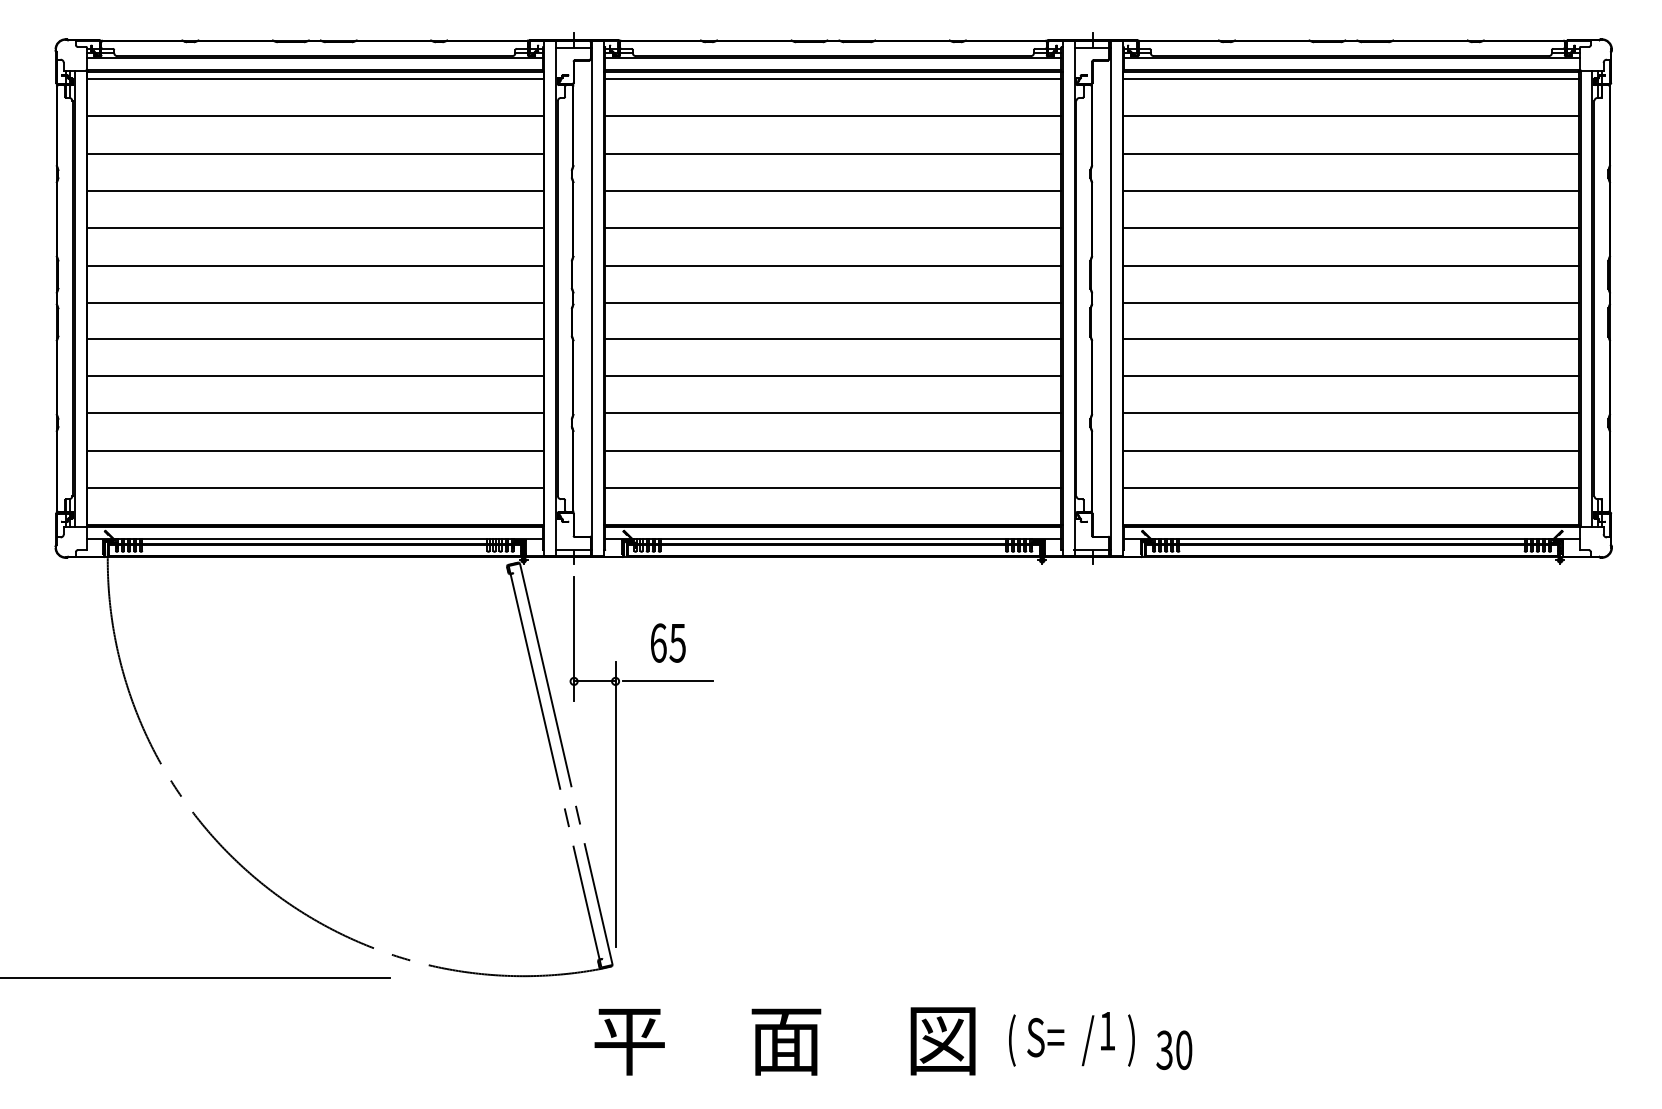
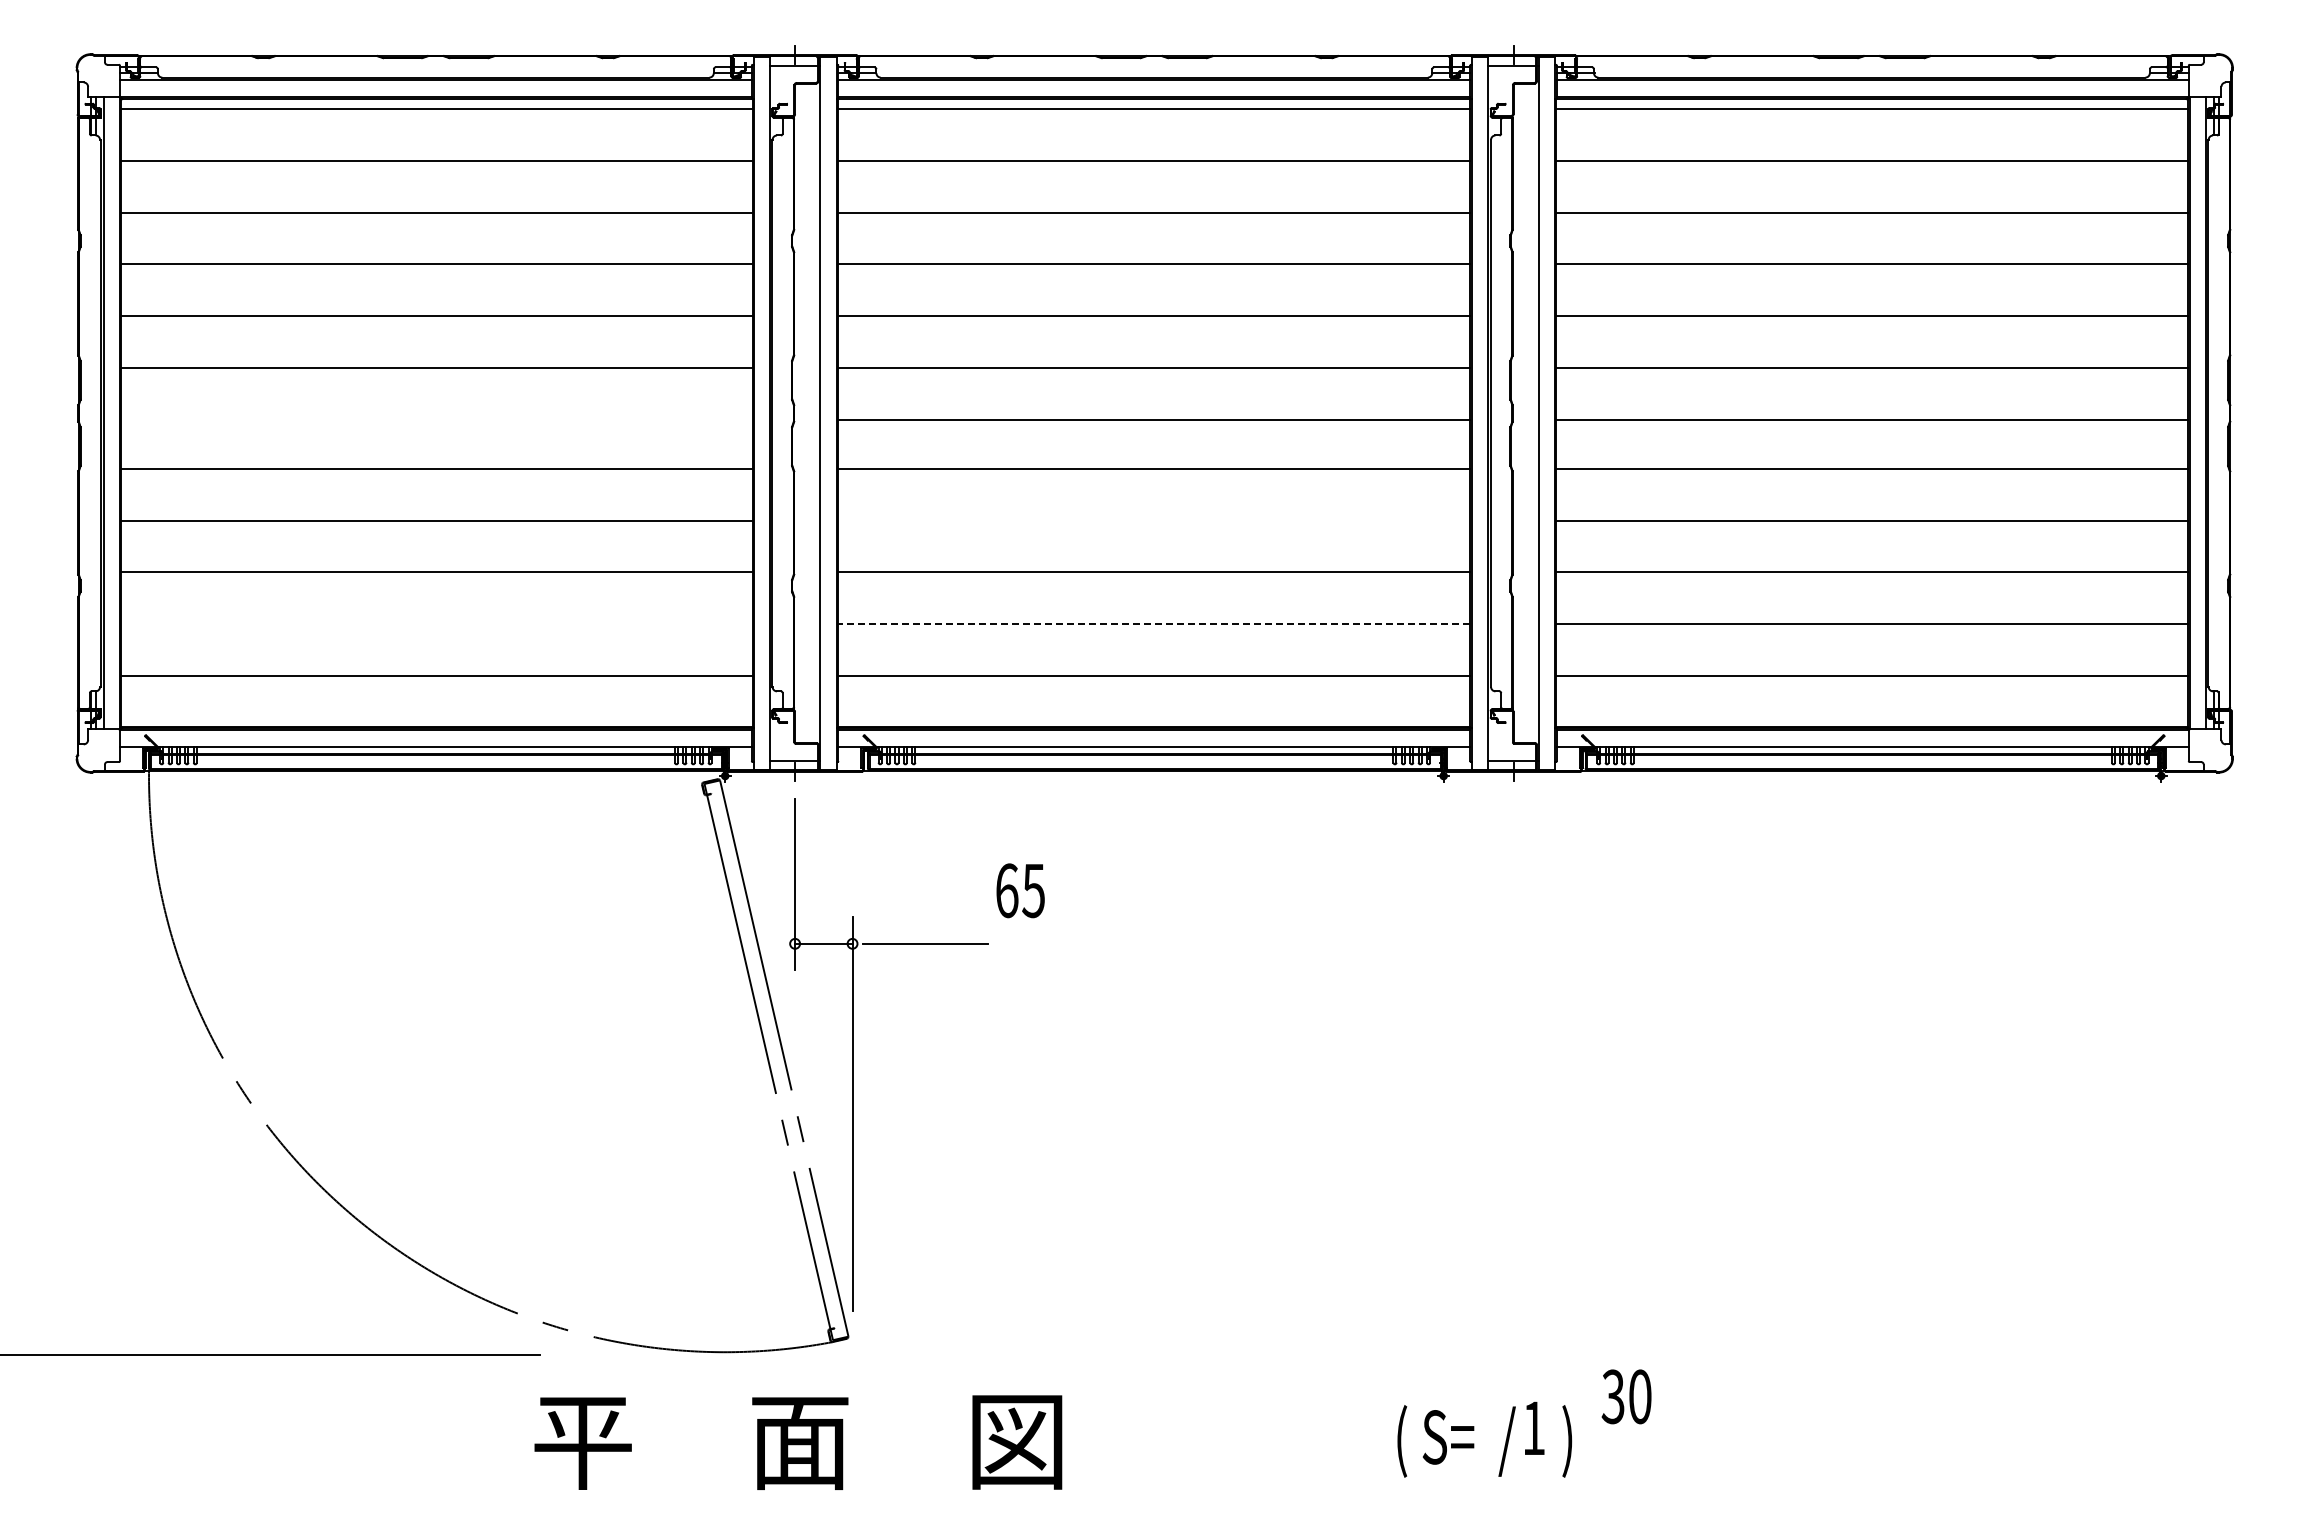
line: (315, 302) -> (436, 419), removed
line: (833, 375) -> (1154, 520), removed
line: (315, 450) -> (436, 624), removed
line: (833, 450) -> (1154, 624), solid -> dashed
text: (668, 642) -> (1020, 890), moved
text: (785, 1041) -> (798, 1442), moved
text: (1174, 1050) -> (1626, 1396), moved

